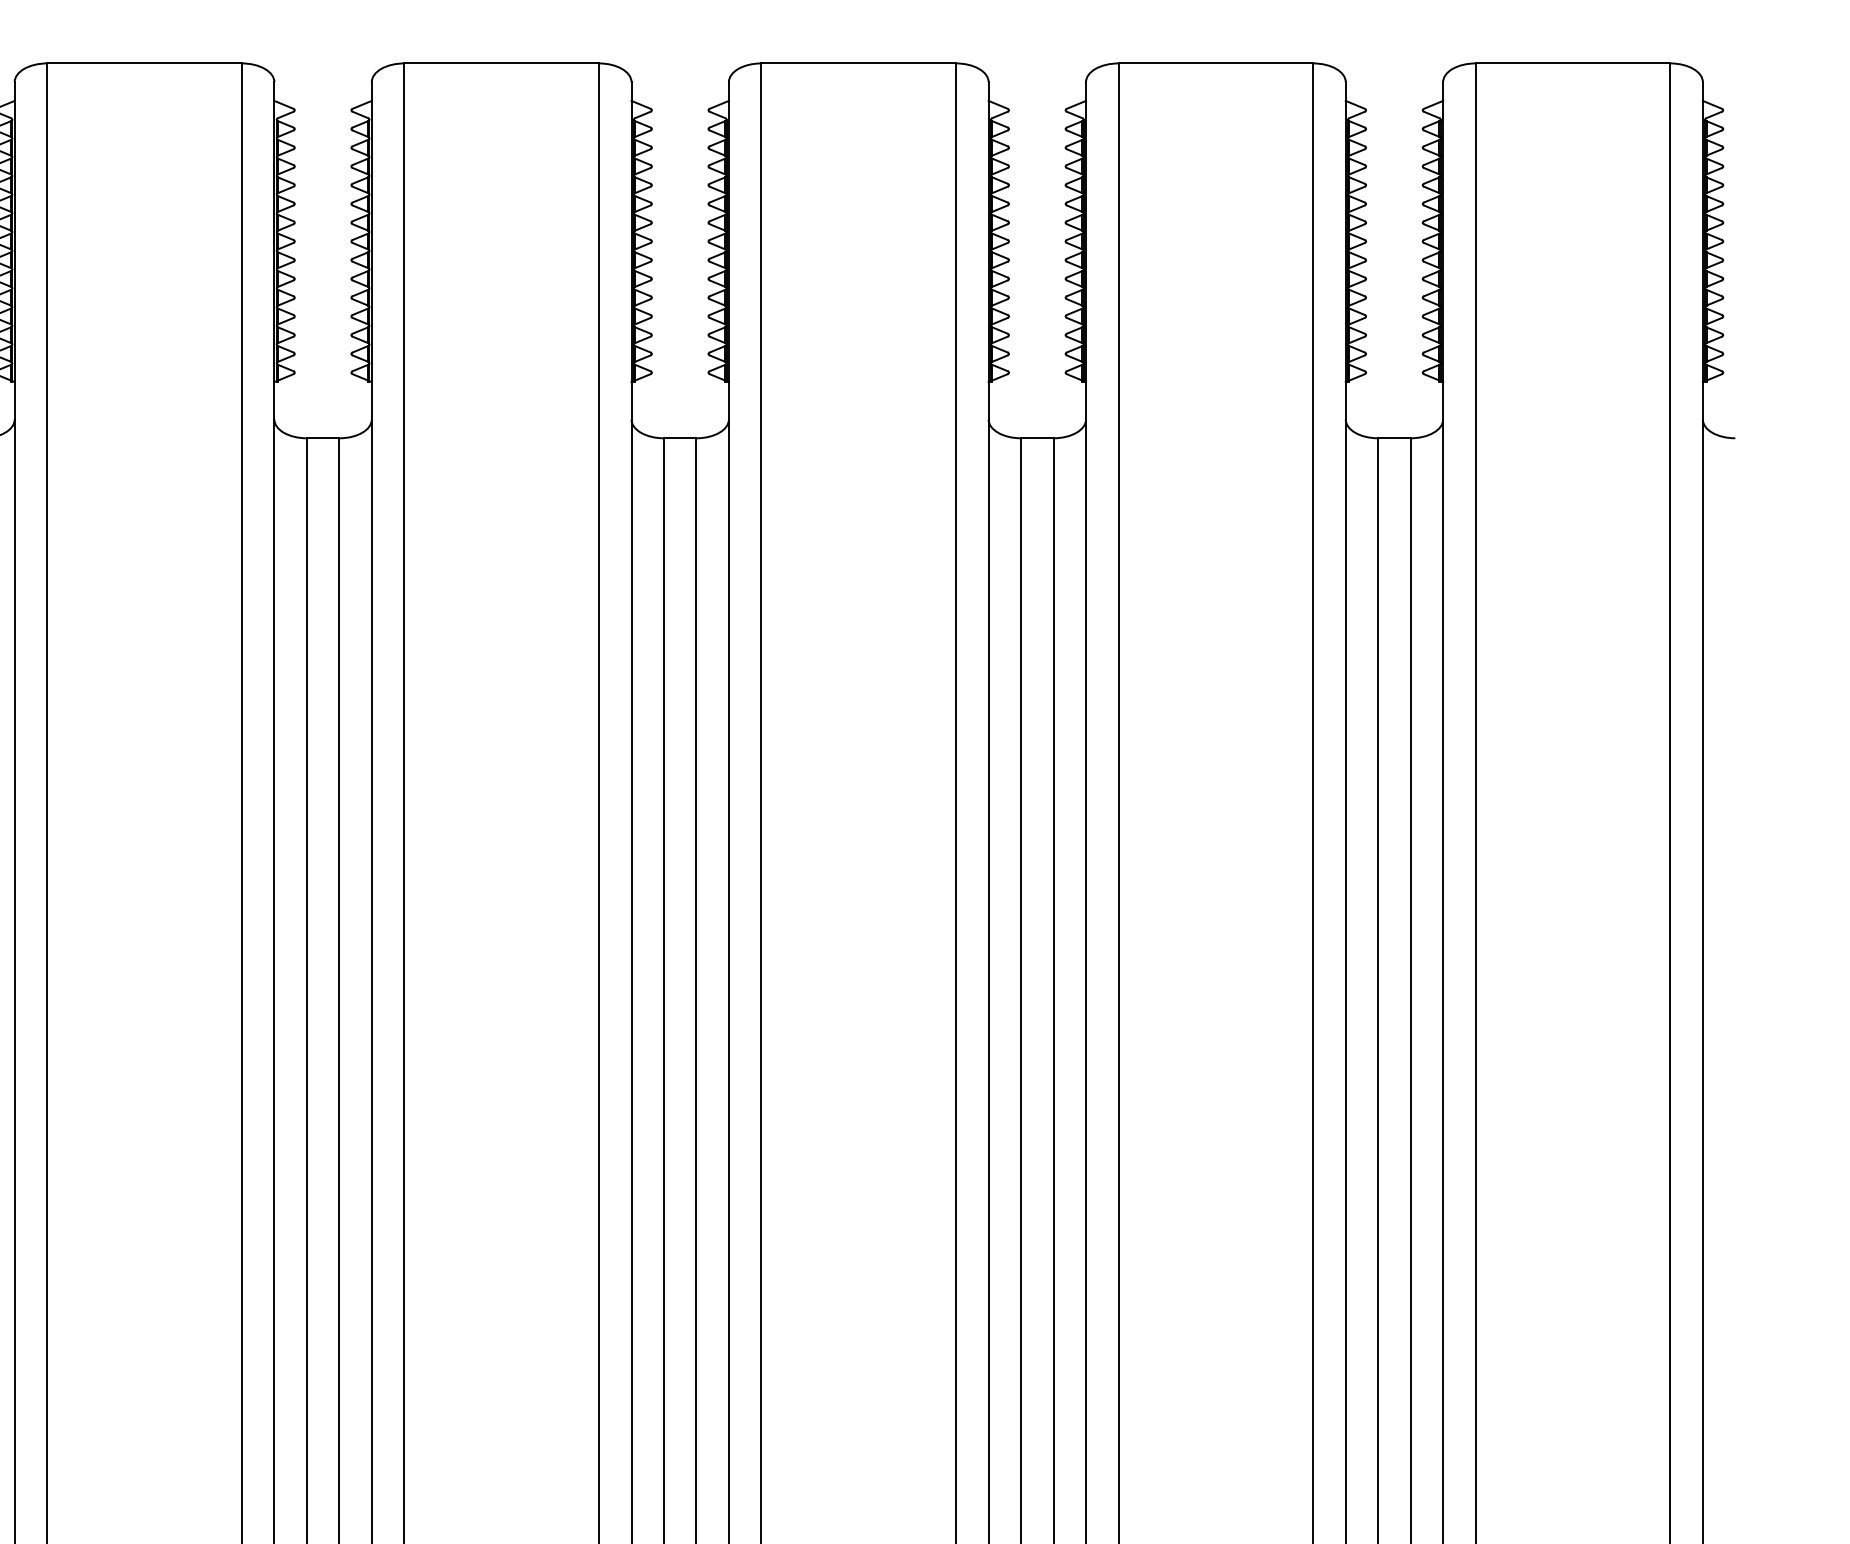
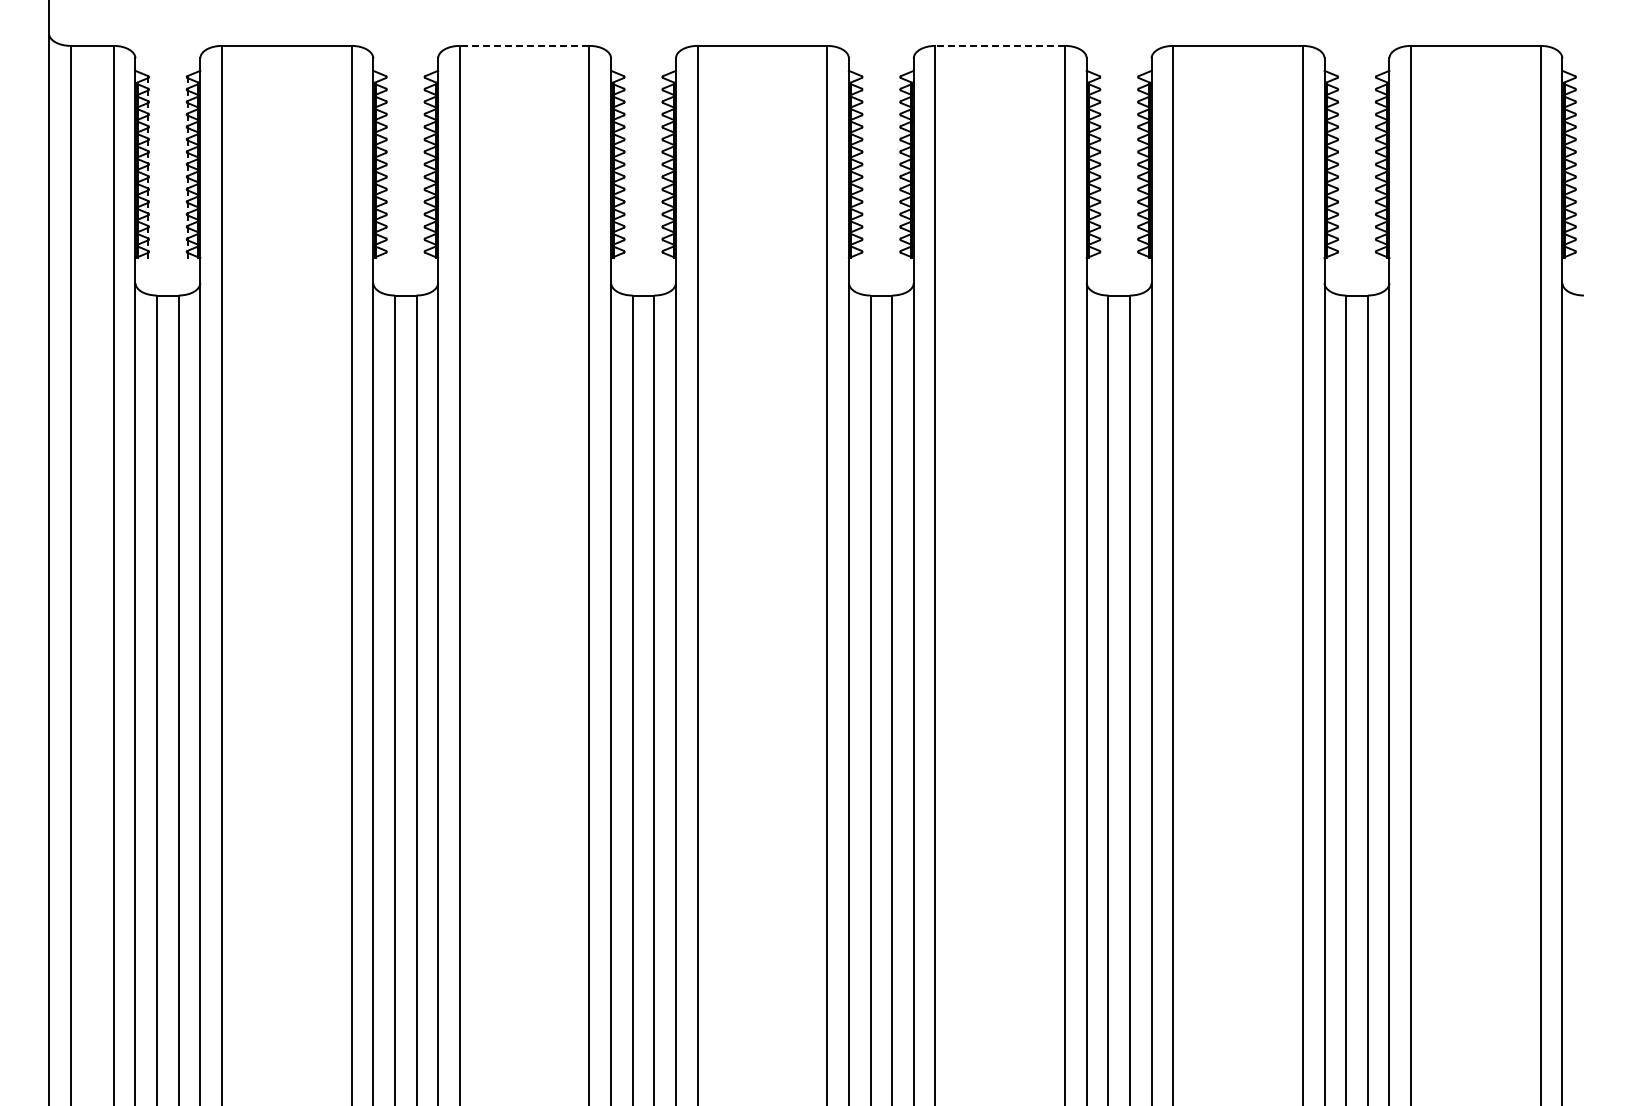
line: (144, 62) -> (524, 45), solid -> dashed
line: (859, 62) -> (1000, 45), solid -> dashed

